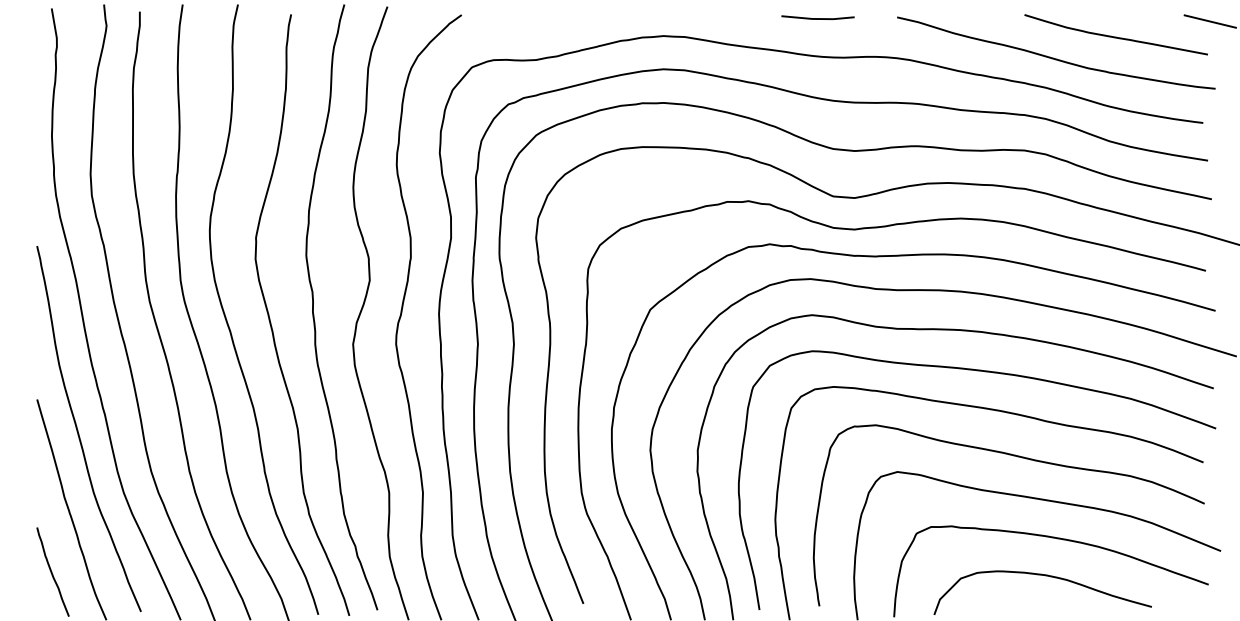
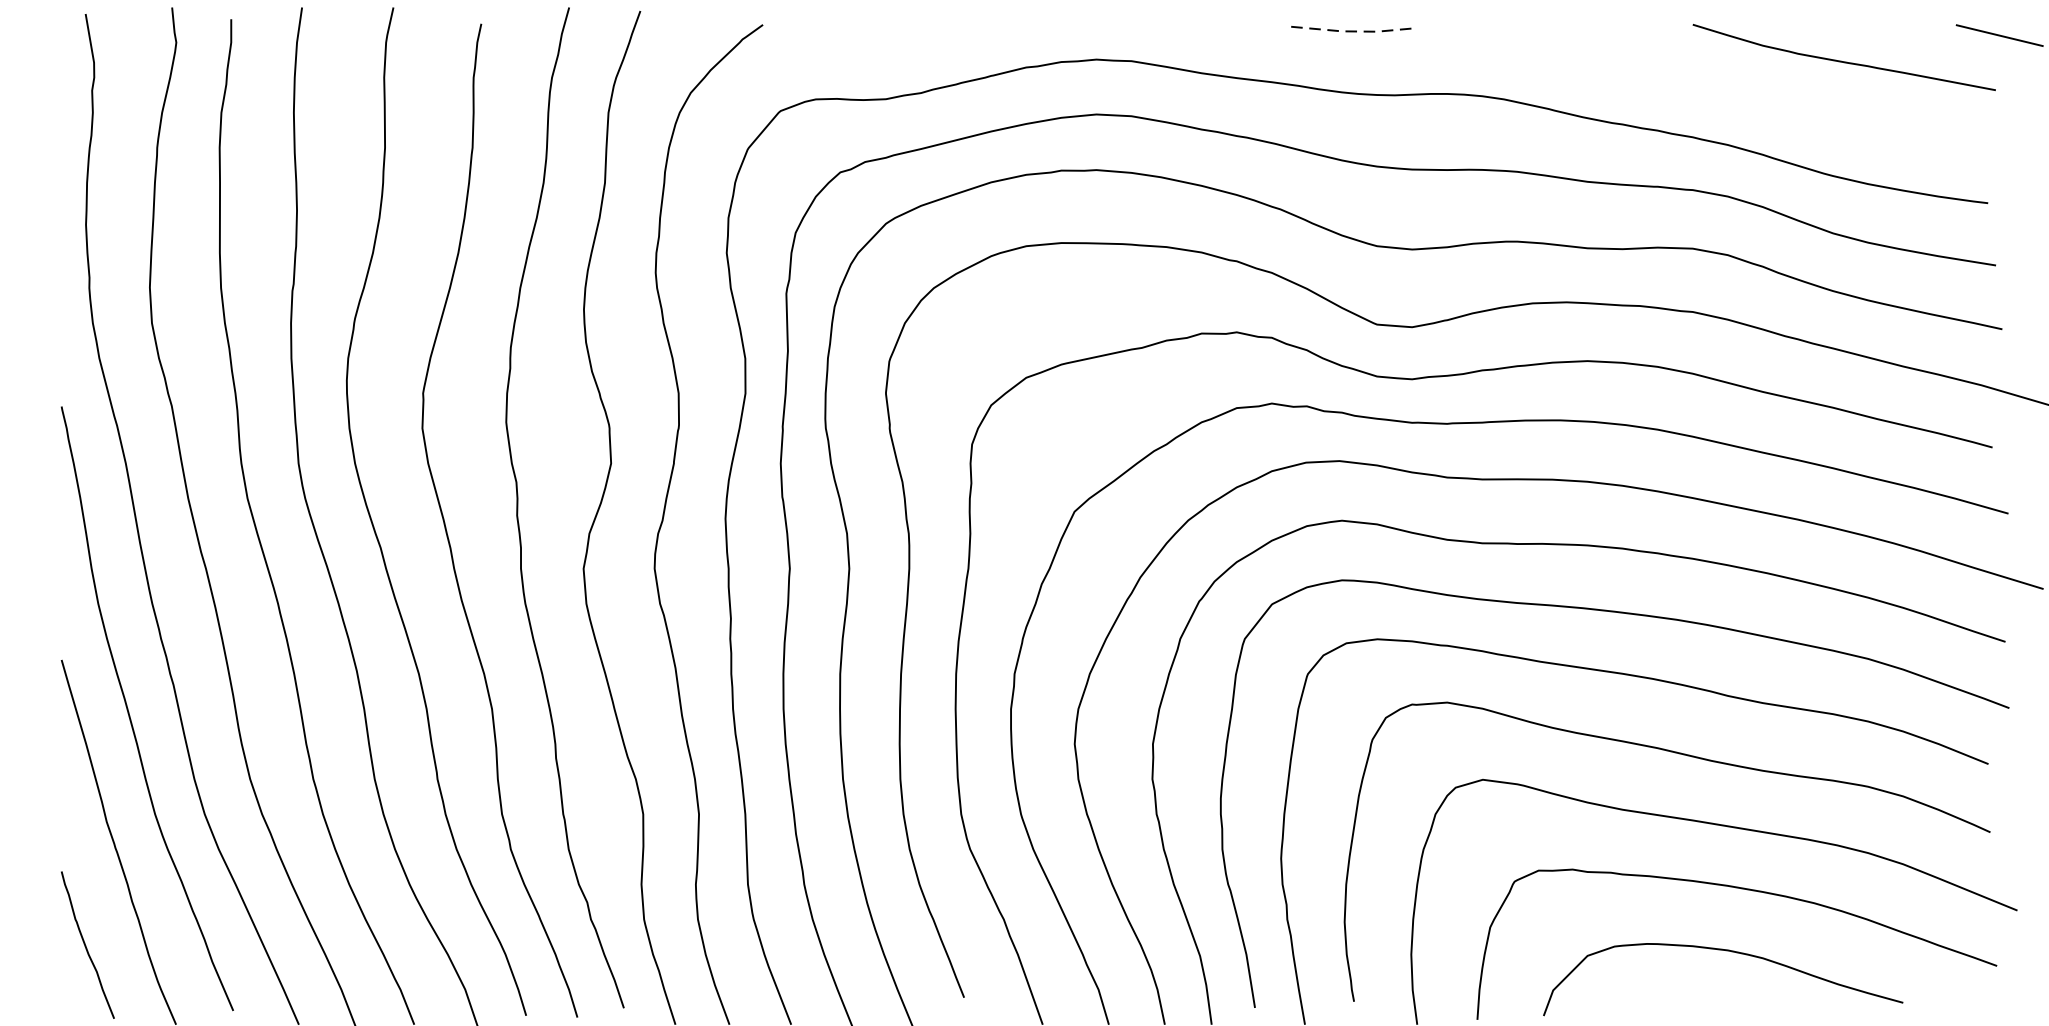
line: (818, 19) -> (1352, 32), solid -> dashed
curve: (1053, 57) -> (1740, 95), removed

